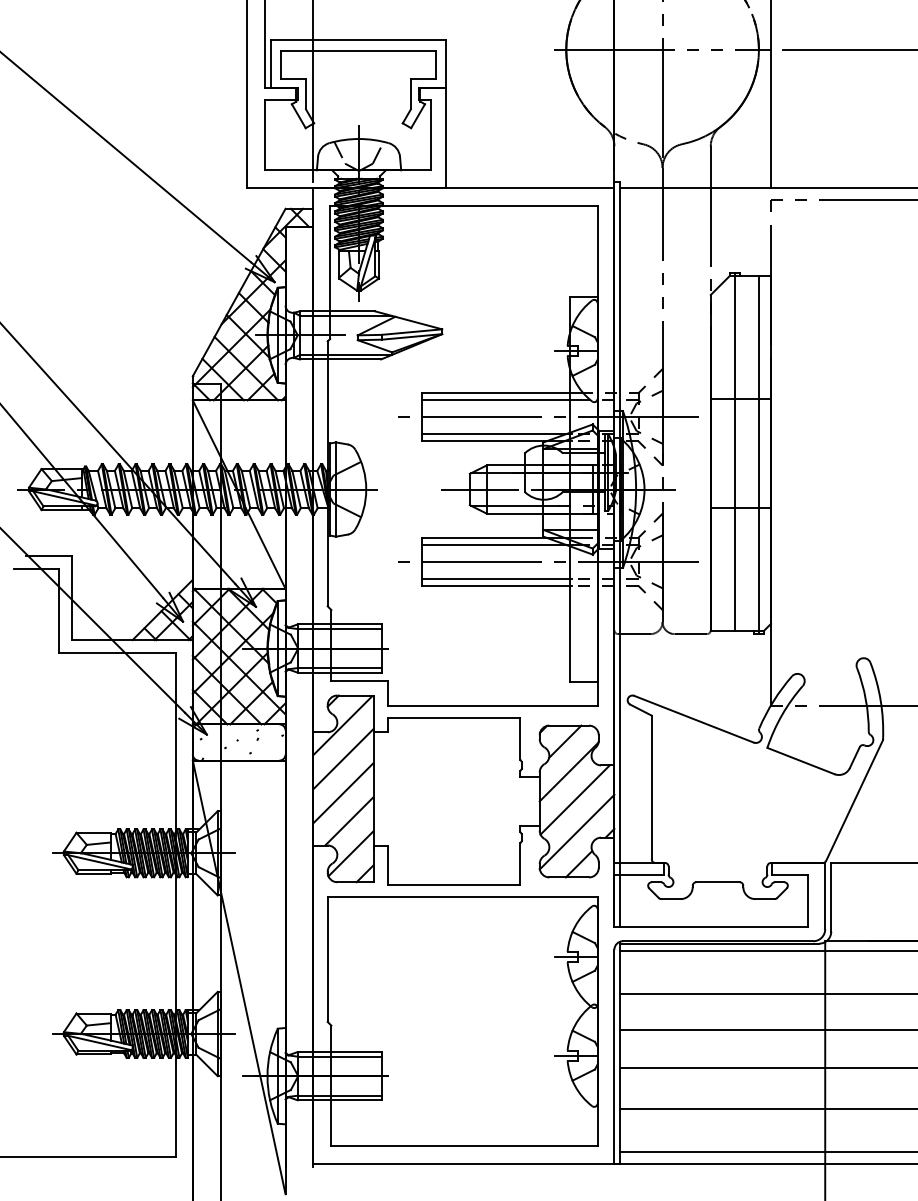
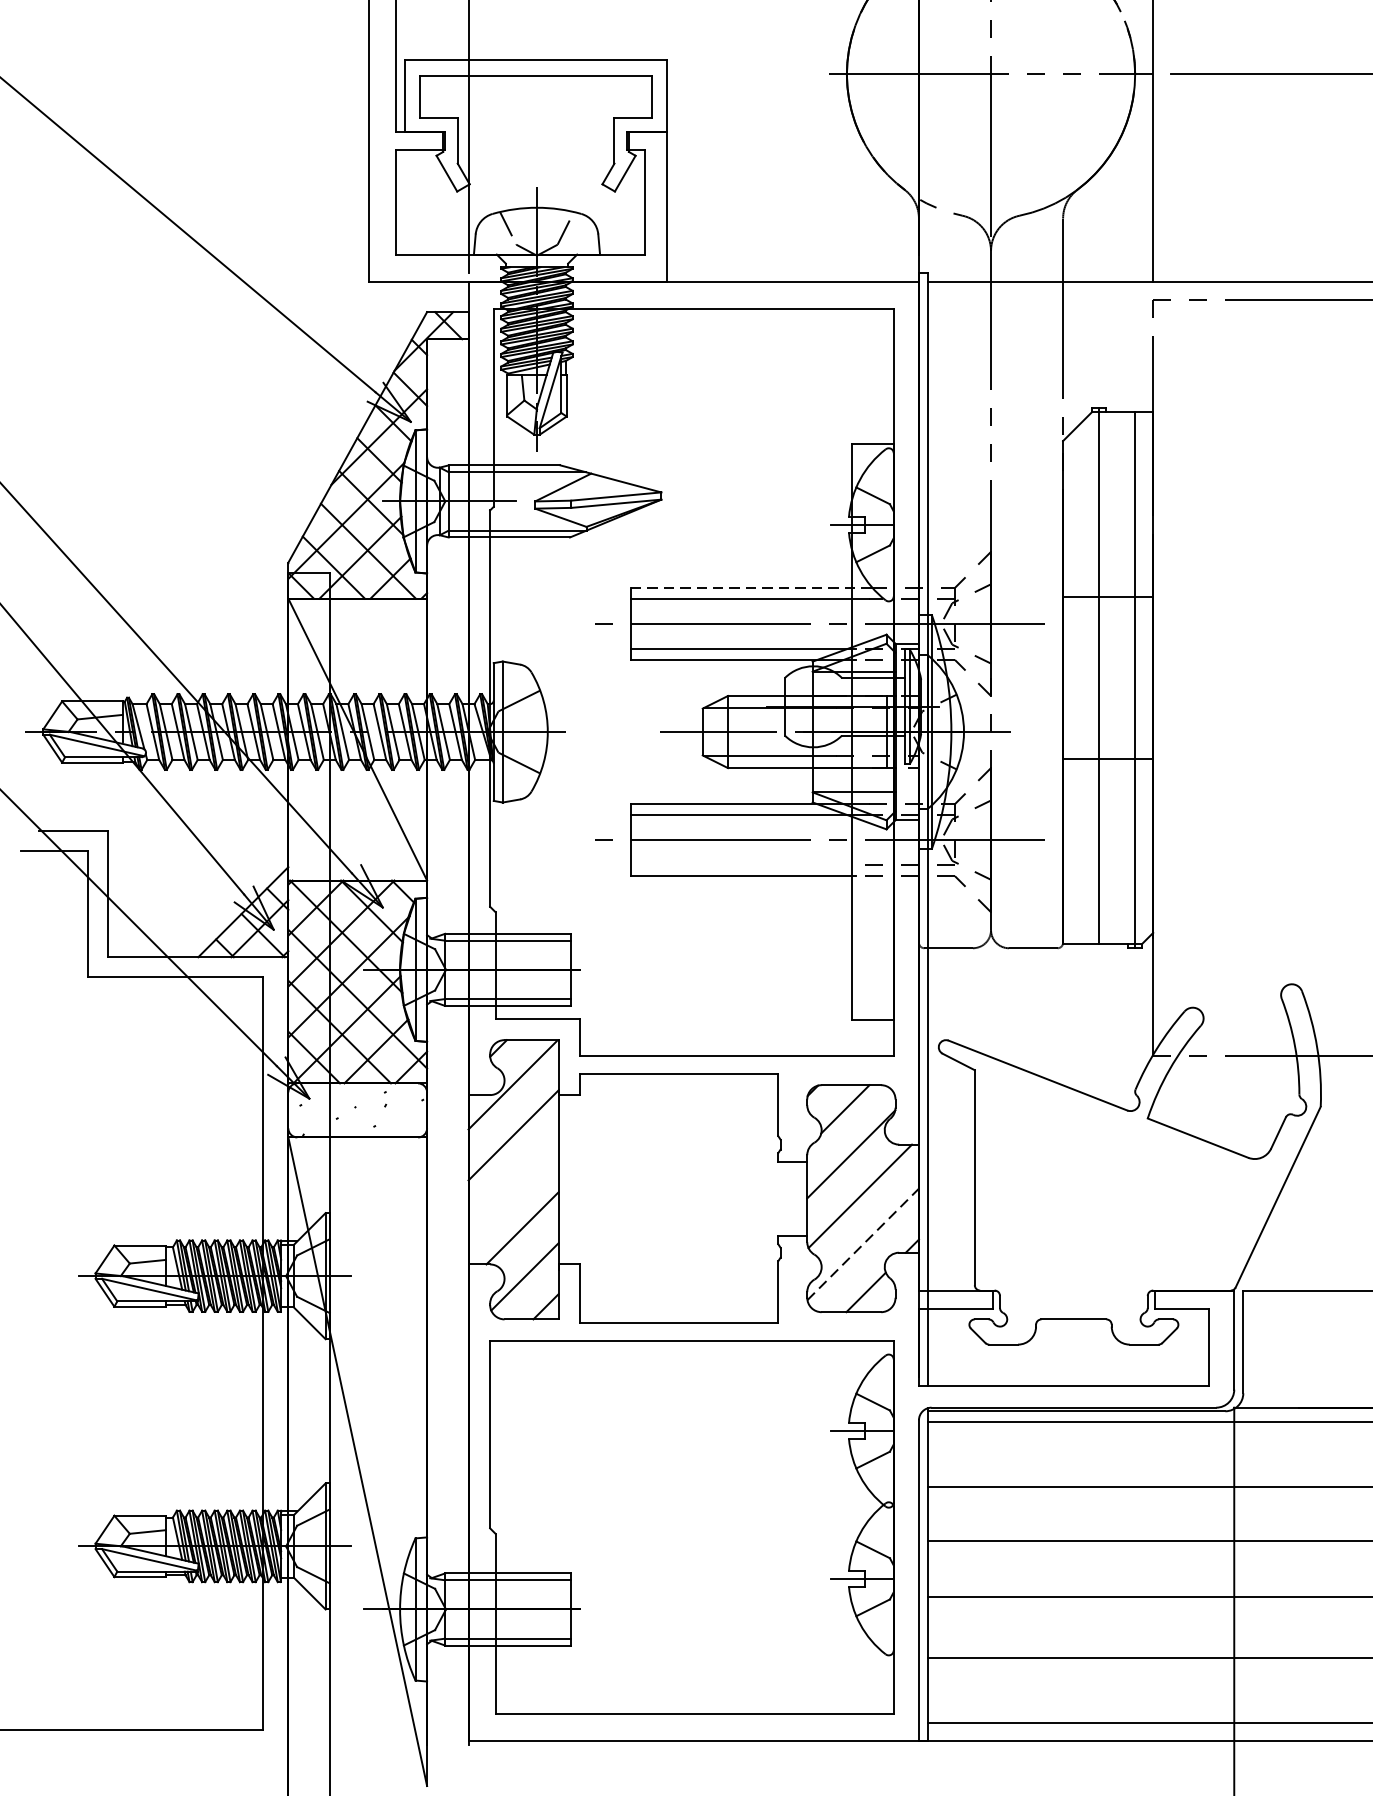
line: (501, 393) -> (750, 588), solid -> dashed
line: (496, 578) -> (742, 865), removed
line: (343, 793) -> (513, 1186), removed
line: (577, 832) -> (863, 1245), solid -> dashed

